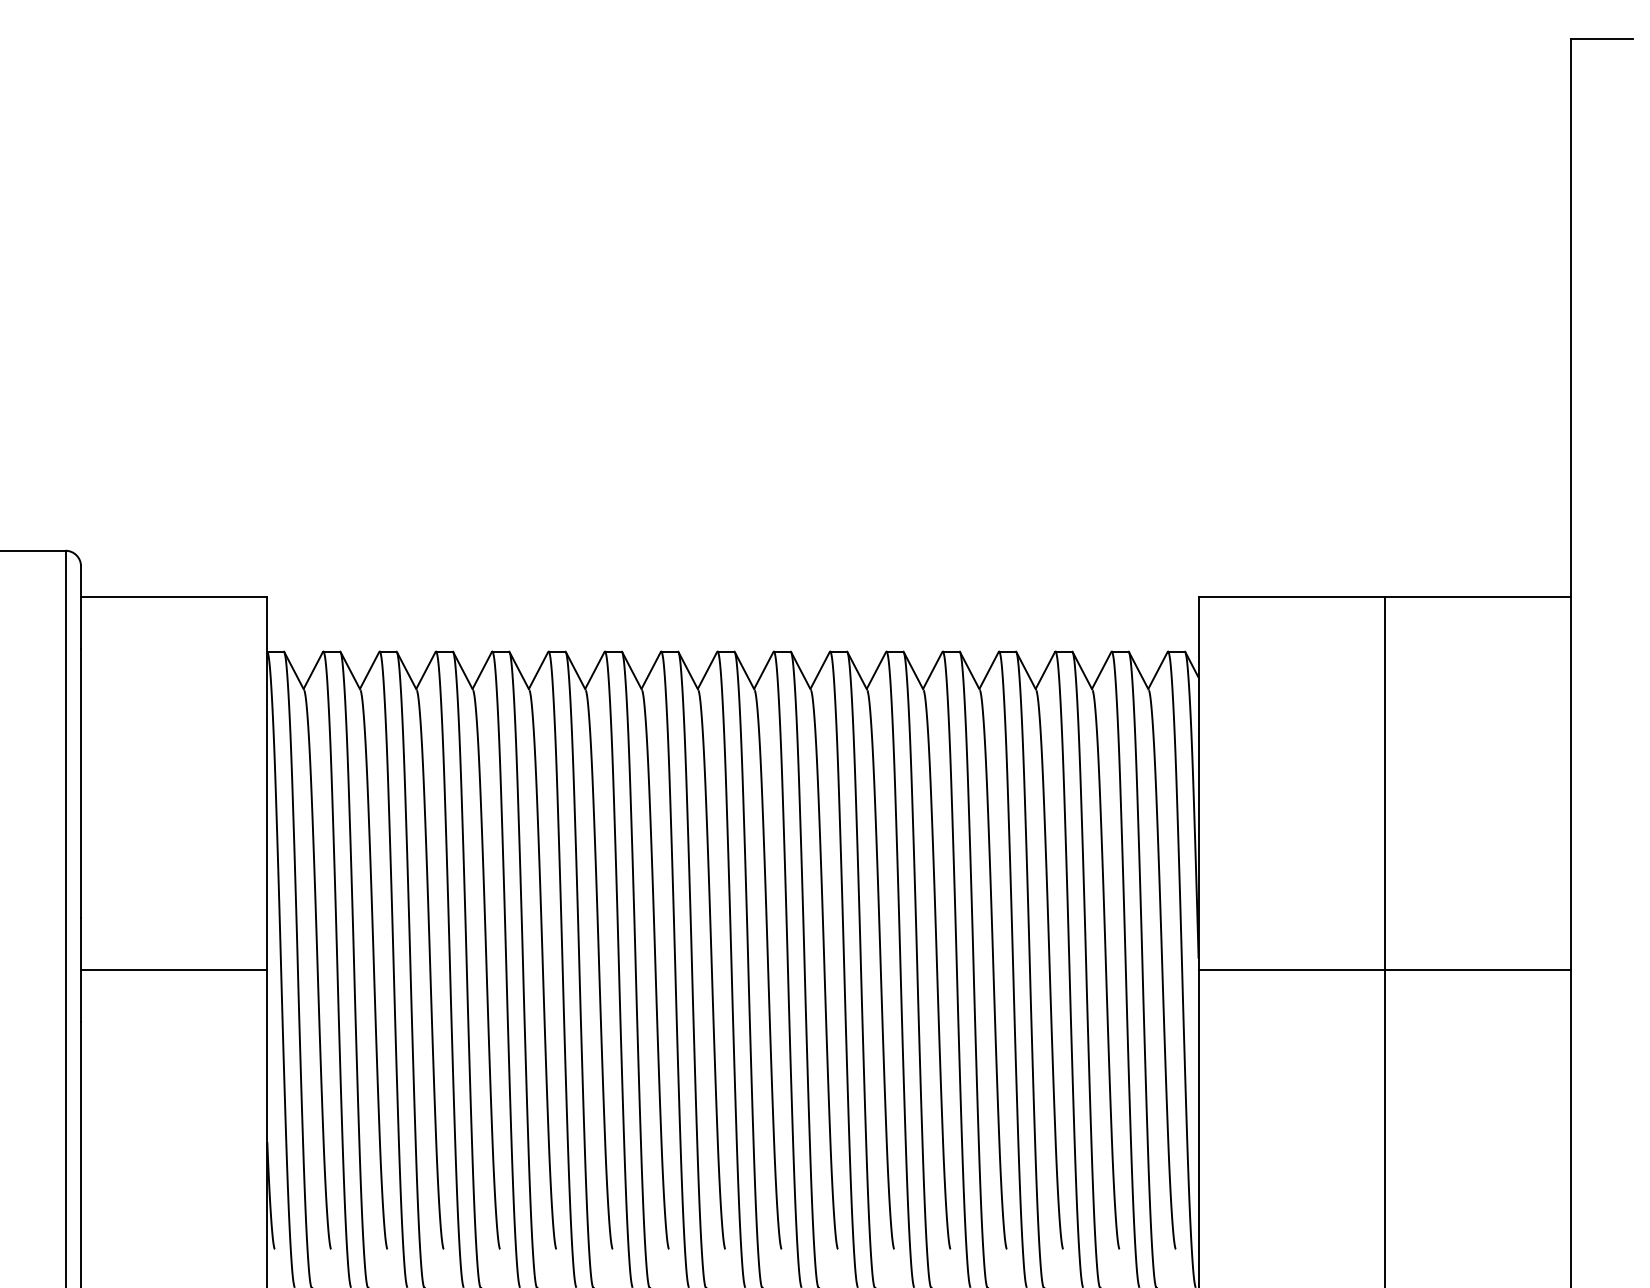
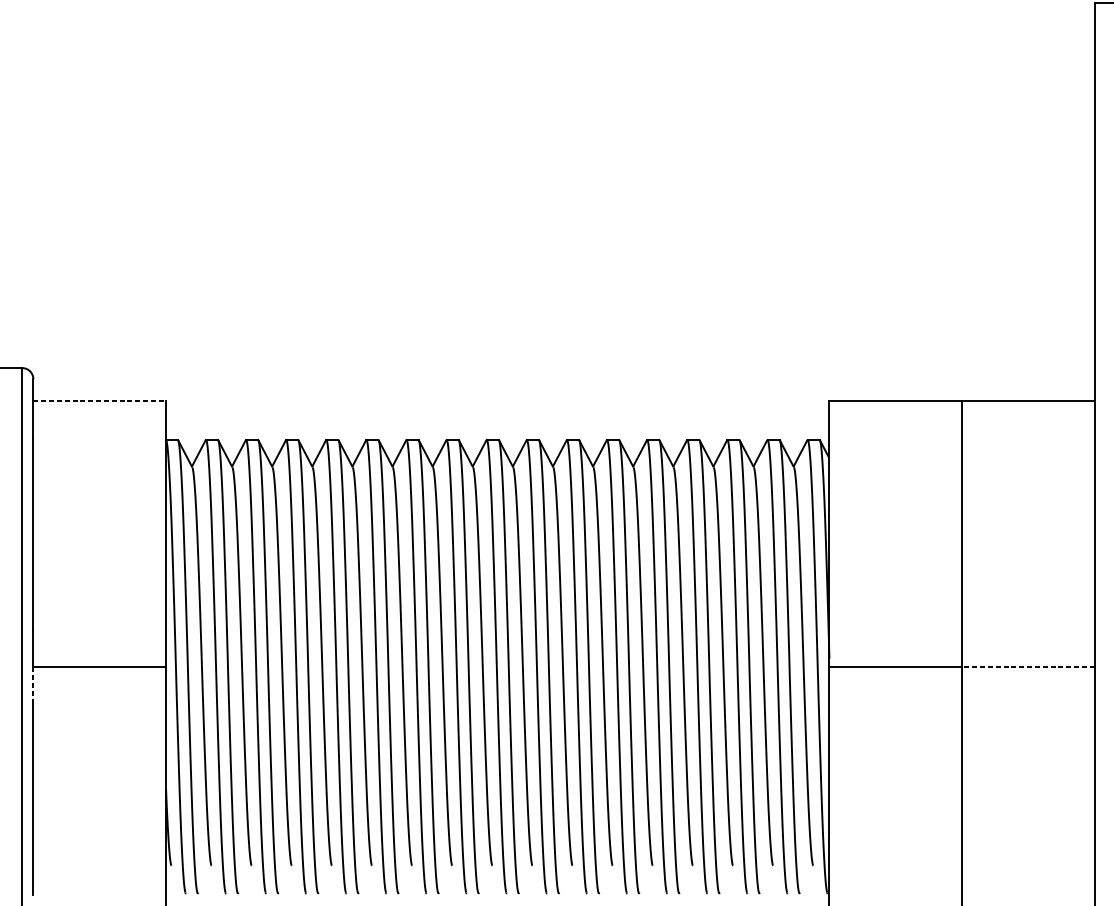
line: (174, 597) -> (99, 401), solid -> dashed
line: (1477, 969) -> (1028, 666), solid -> dashed
line: (81, 995) -> (33, 684), solid -> dashed

